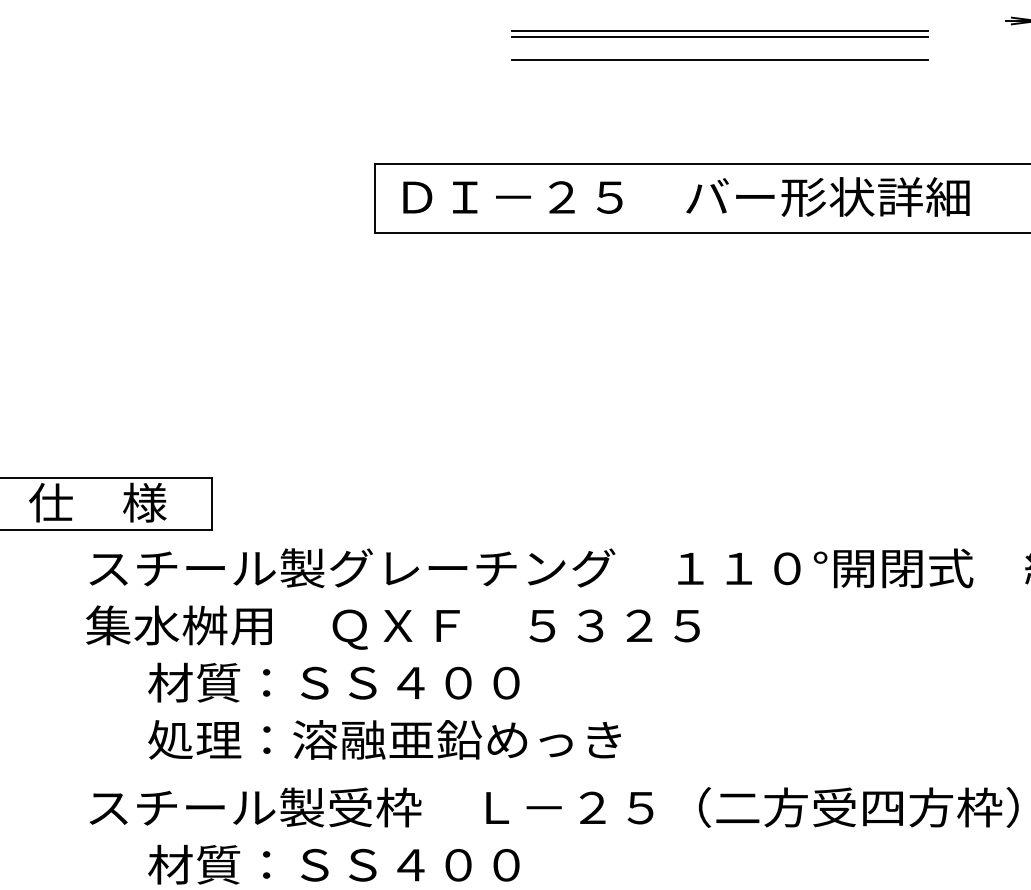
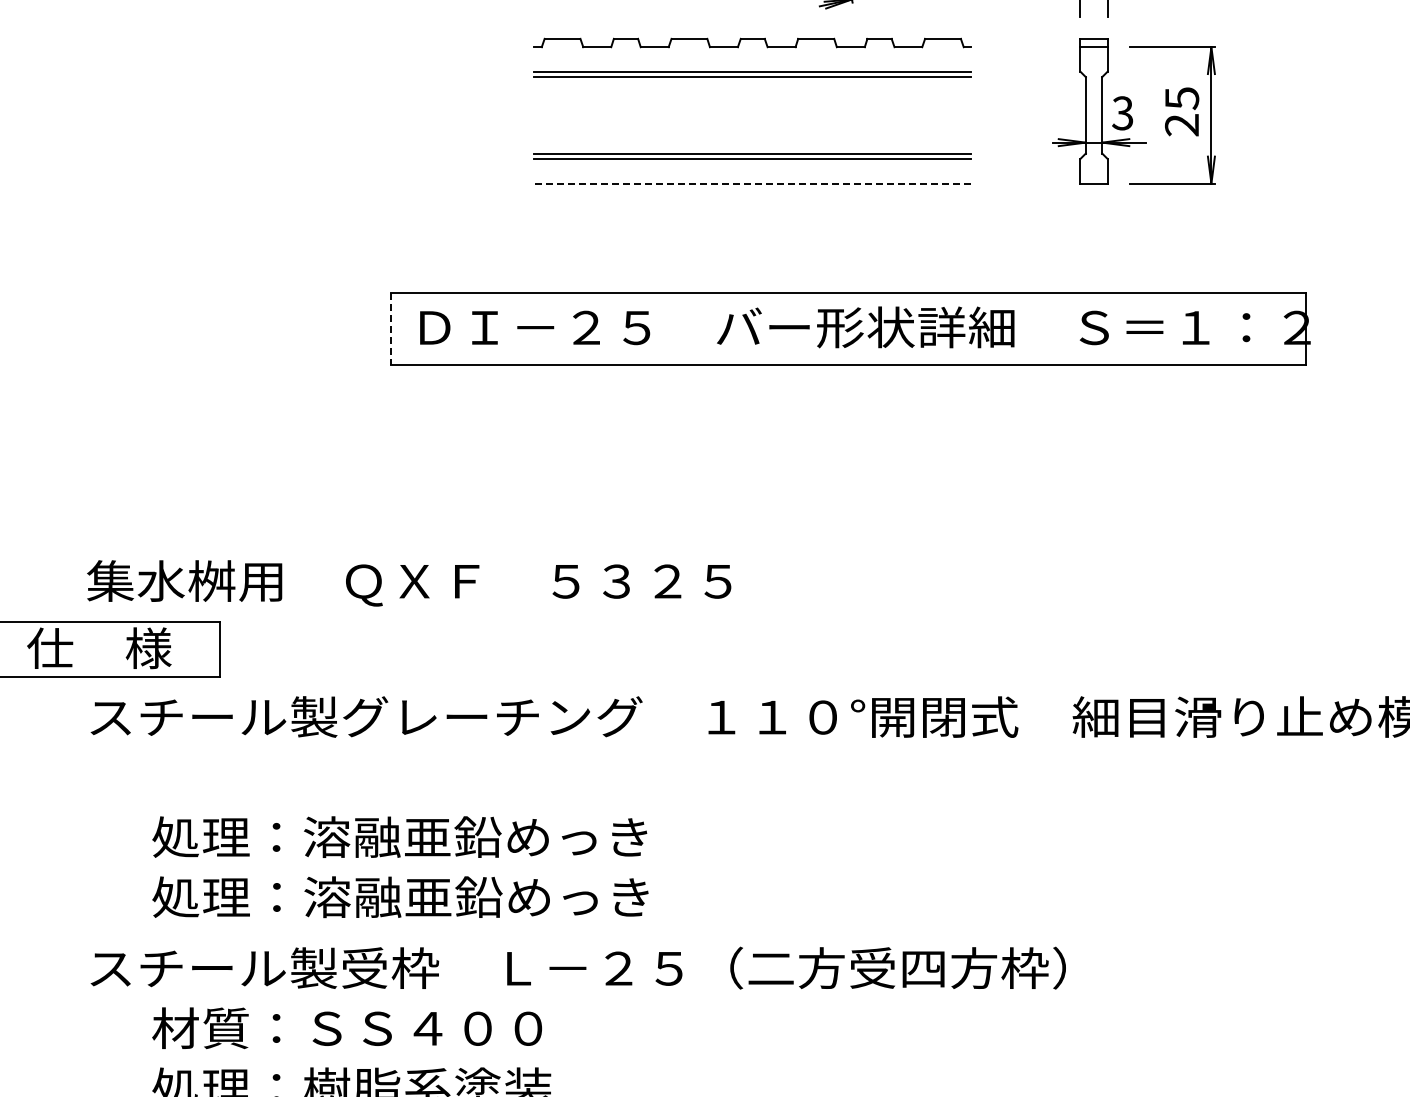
line: (720, 59) -> (752, 183), solid -> dashed
line: (375, 199) -> (390, 329), solid -> dashed
text: (393, 627) -> (409, 583), moved
text: (383, 682) -> (399, 836), 材質：ＳＳ４００ -> 処理：溶融亜鉛めっき

